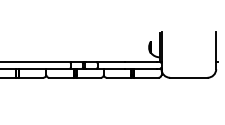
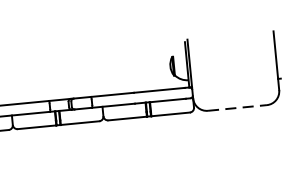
line: (188, 77) -> (236, 107), solid -> dashed

